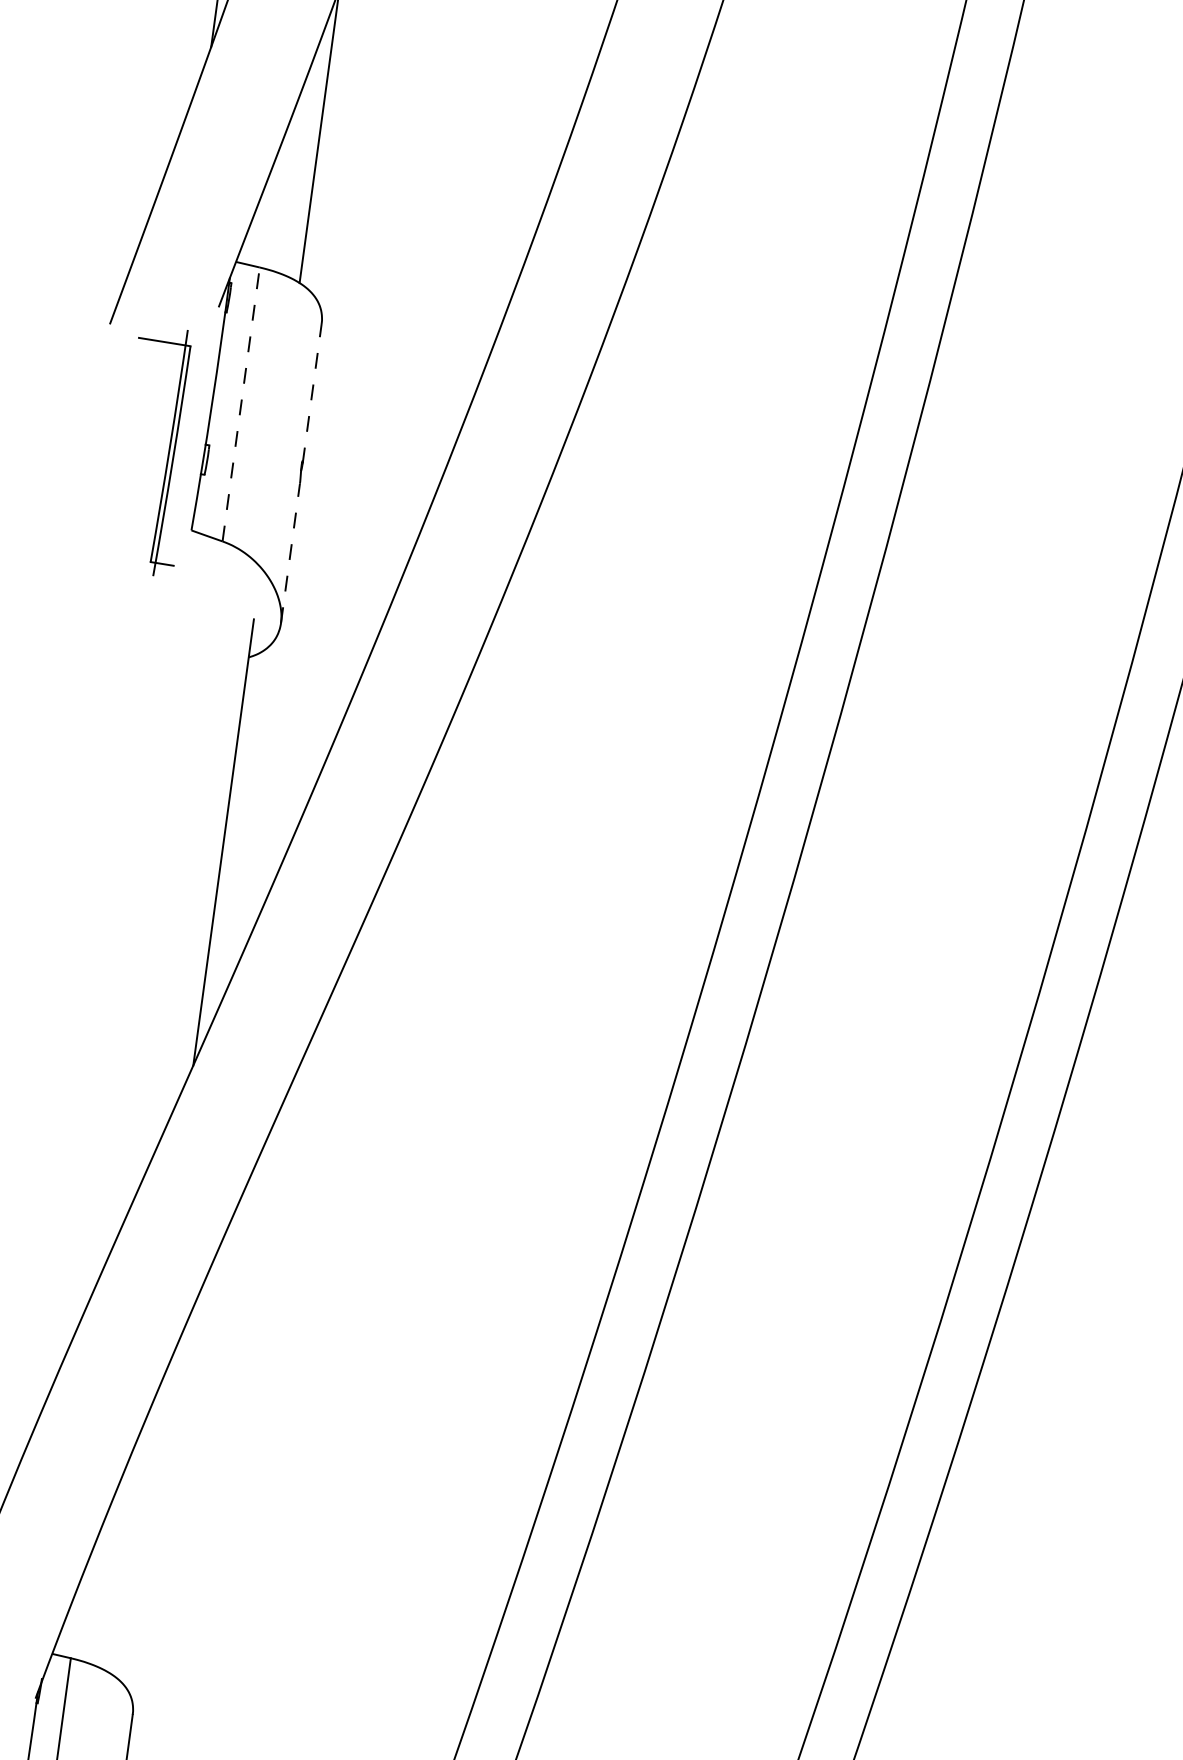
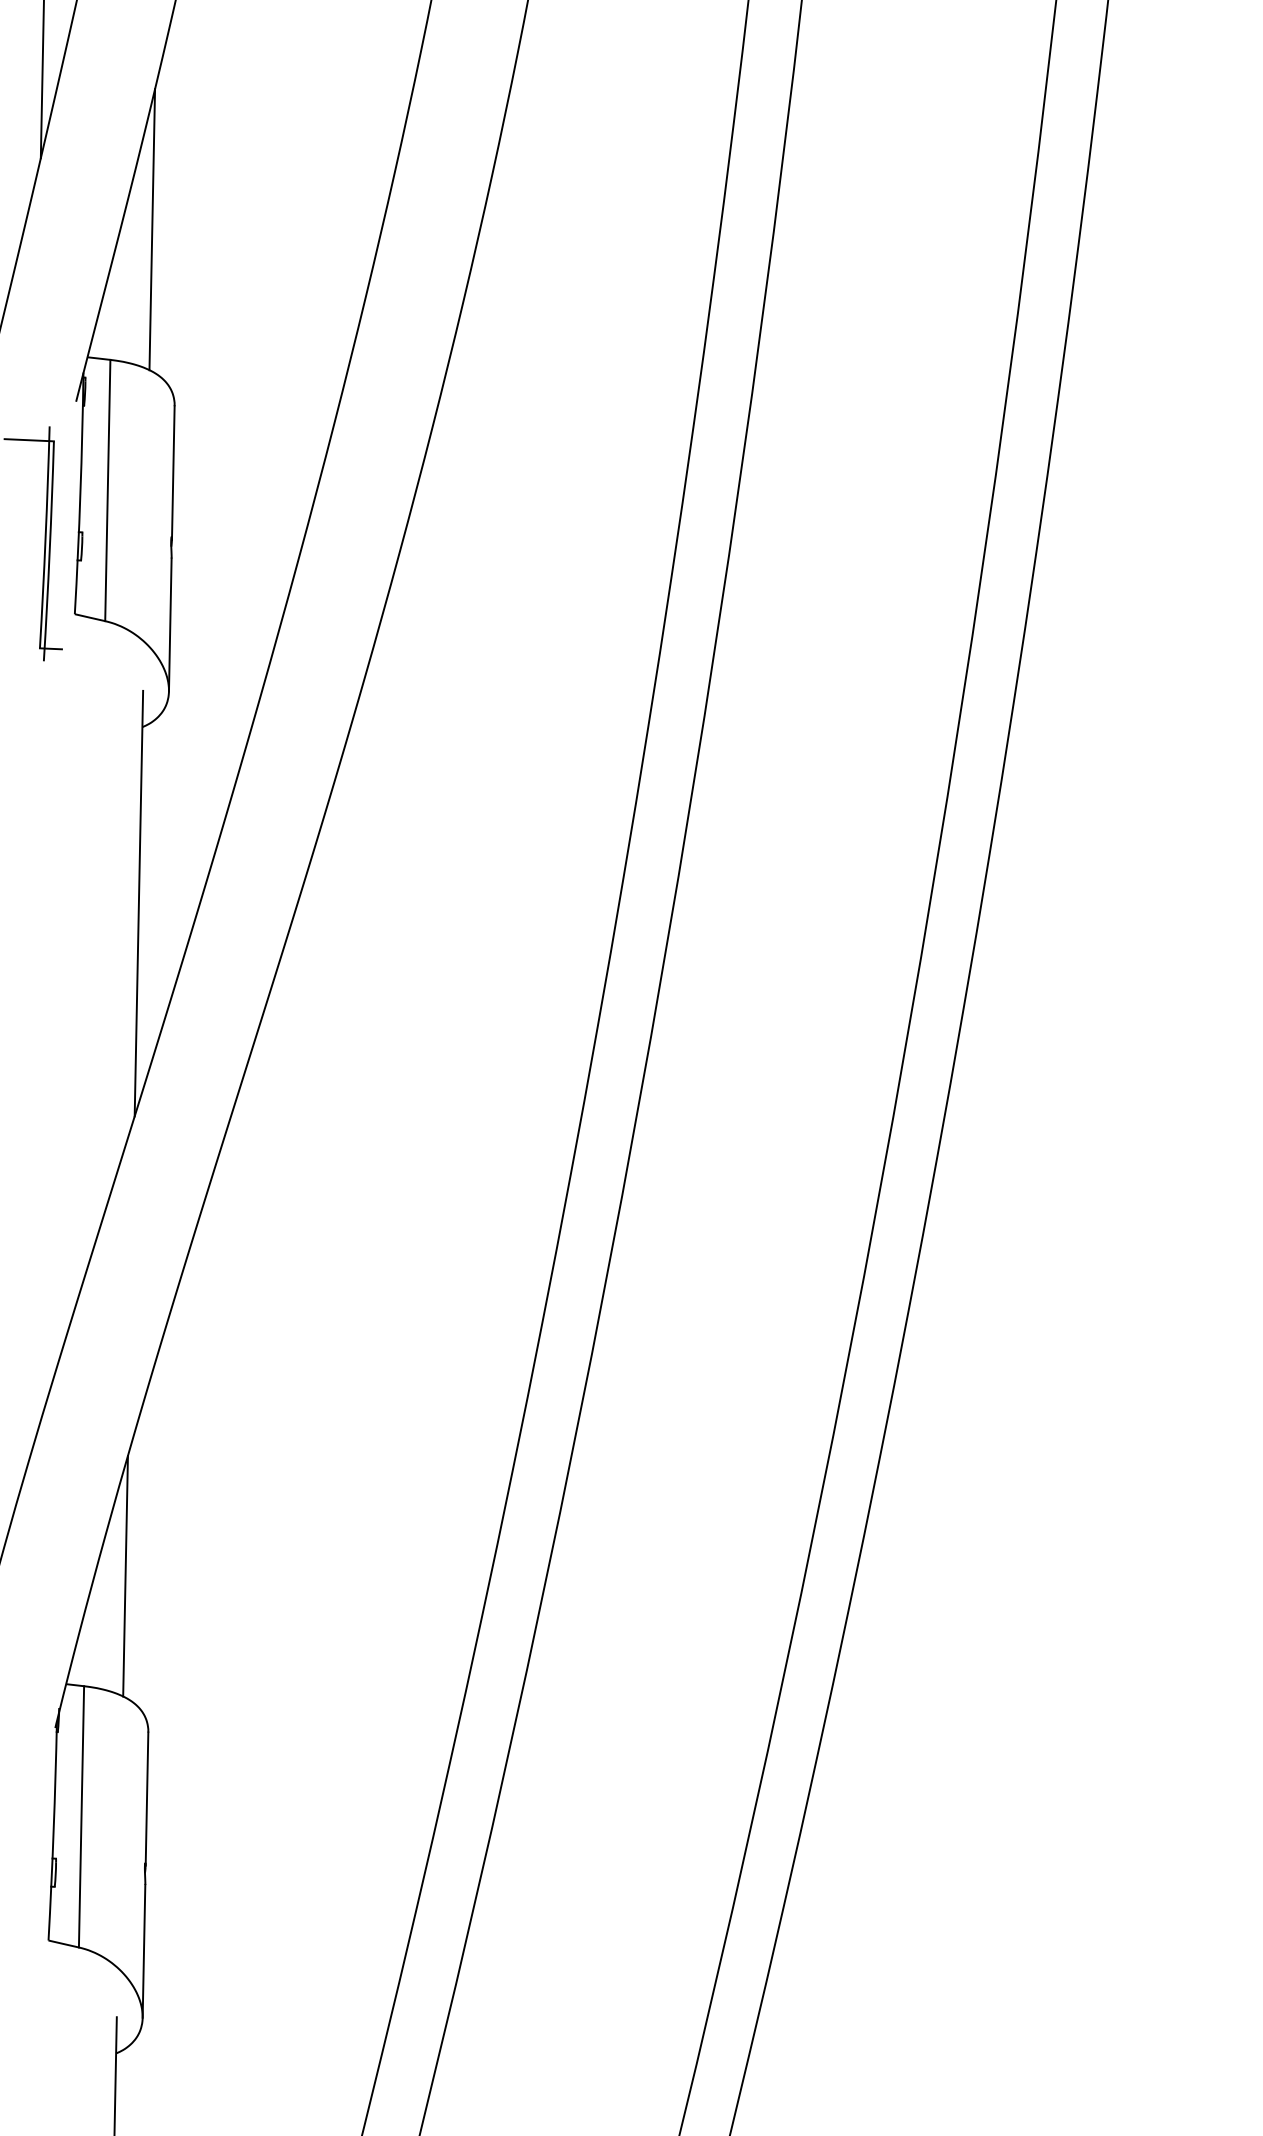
line: (312, 393) -> (173, 472), dashed -> solid
line: (240, 404) -> (107, 490), dashed -> solid
line: (290, 552) -> (170, 624), dashed -> solid
line: (127, 1547) -> (125, 1576), added

